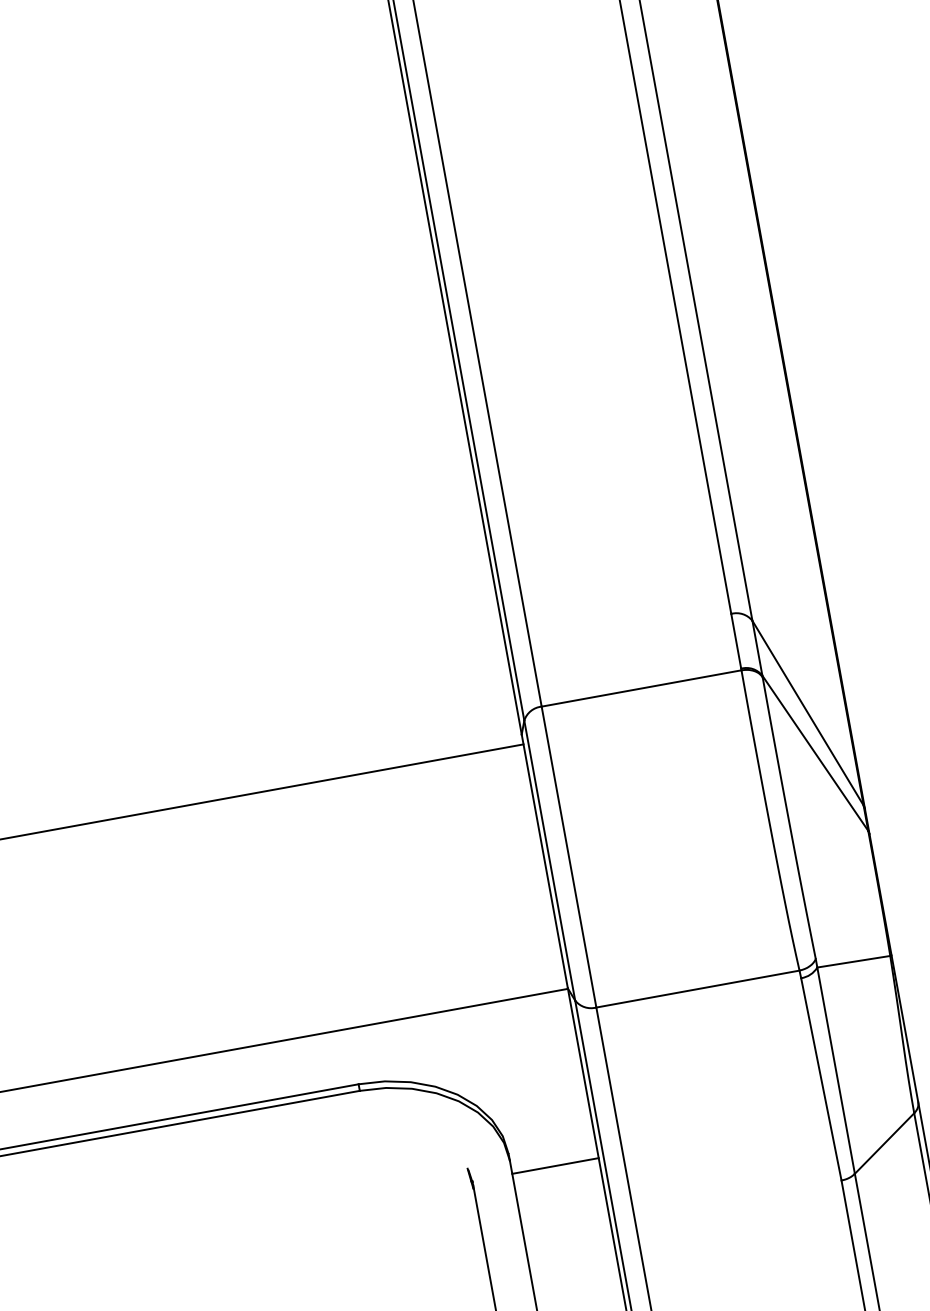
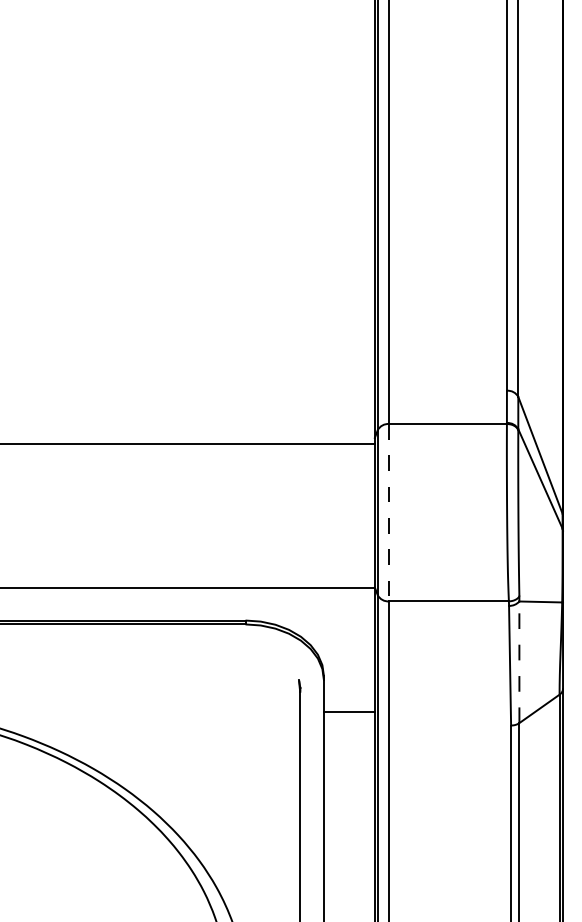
line: (569, 856) -> (389, 512), solid -> dashed
line: (836, 1070) -> (519, 662), solid -> dashed
line: (553, 1166) -> (348, 711), moved

